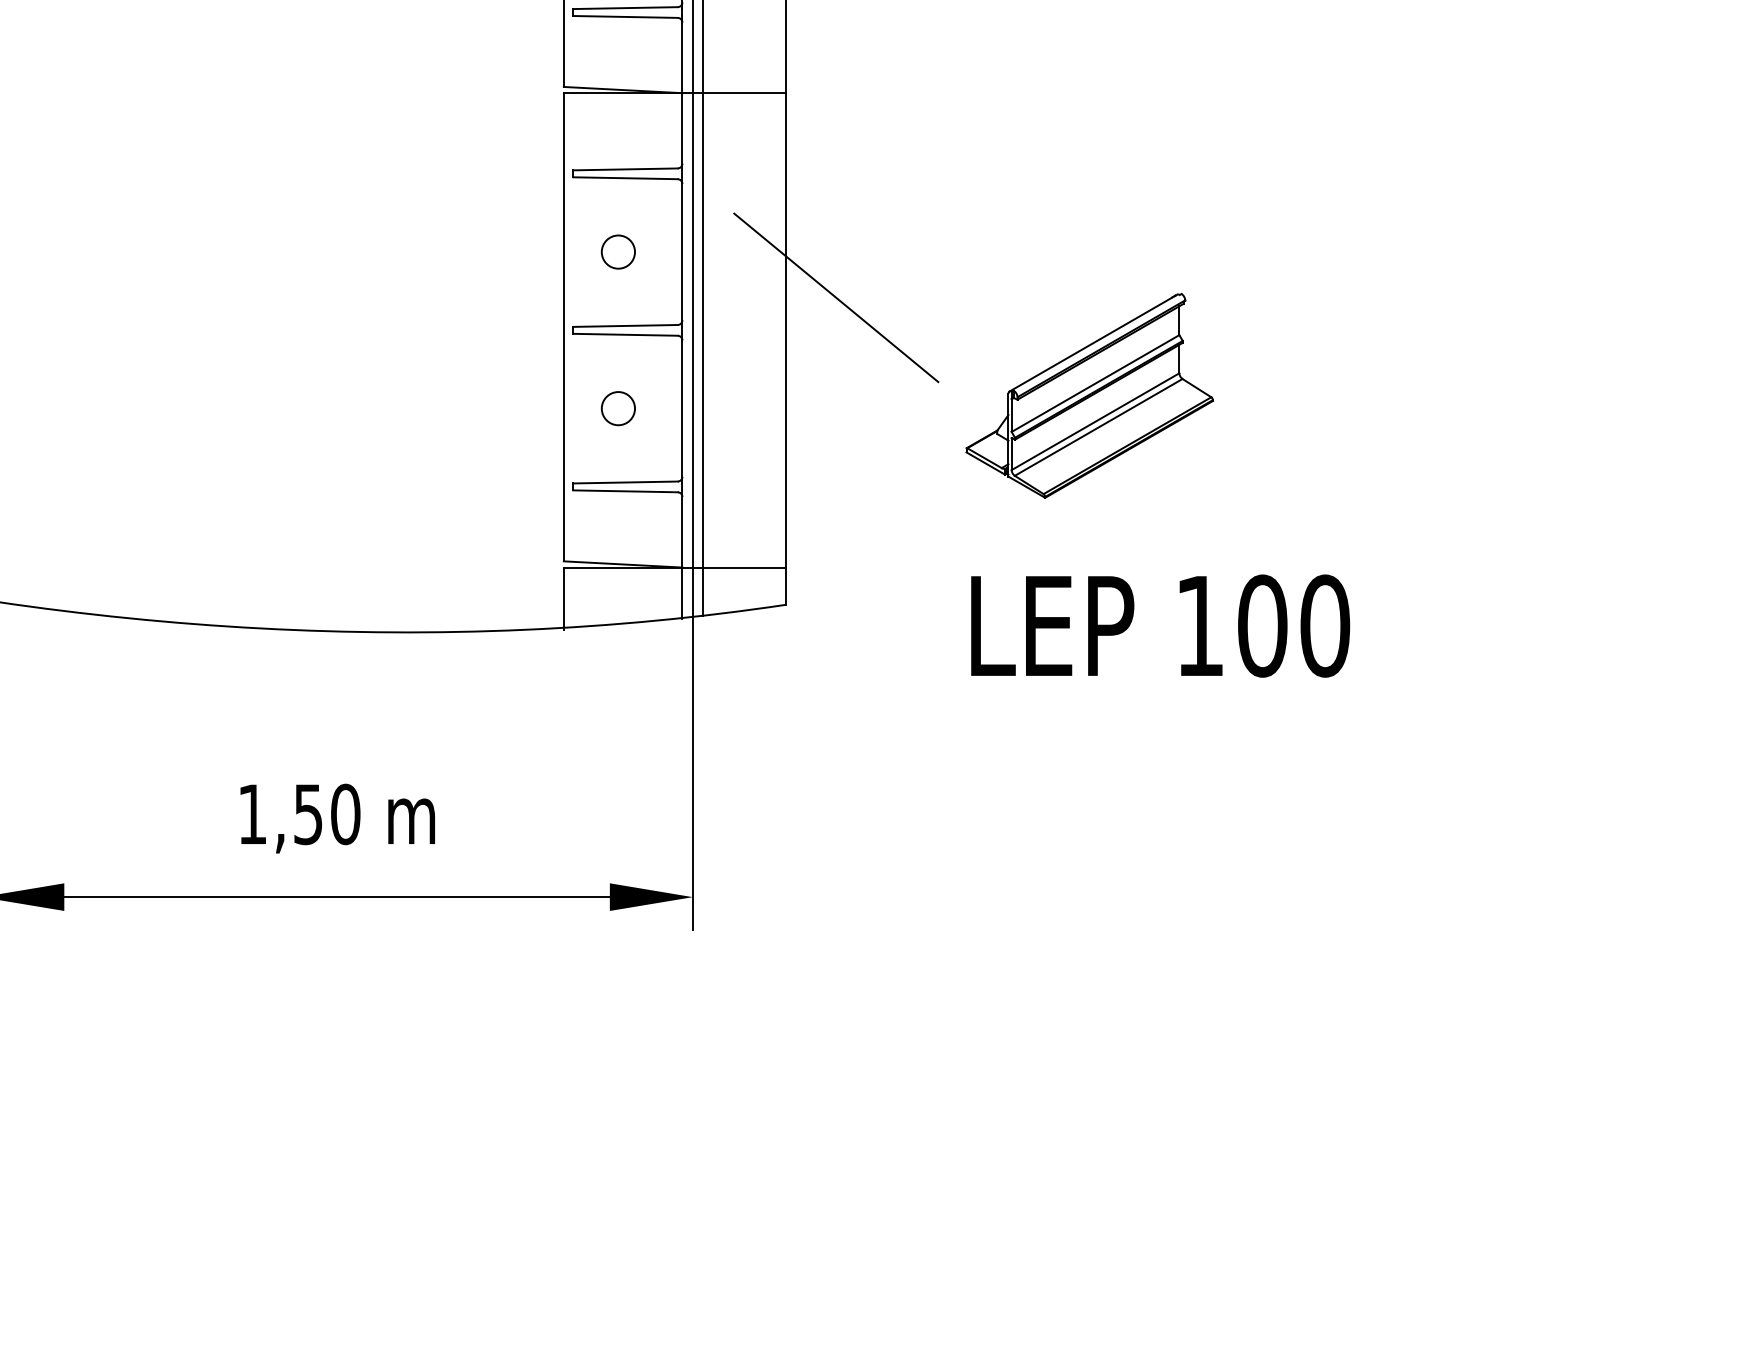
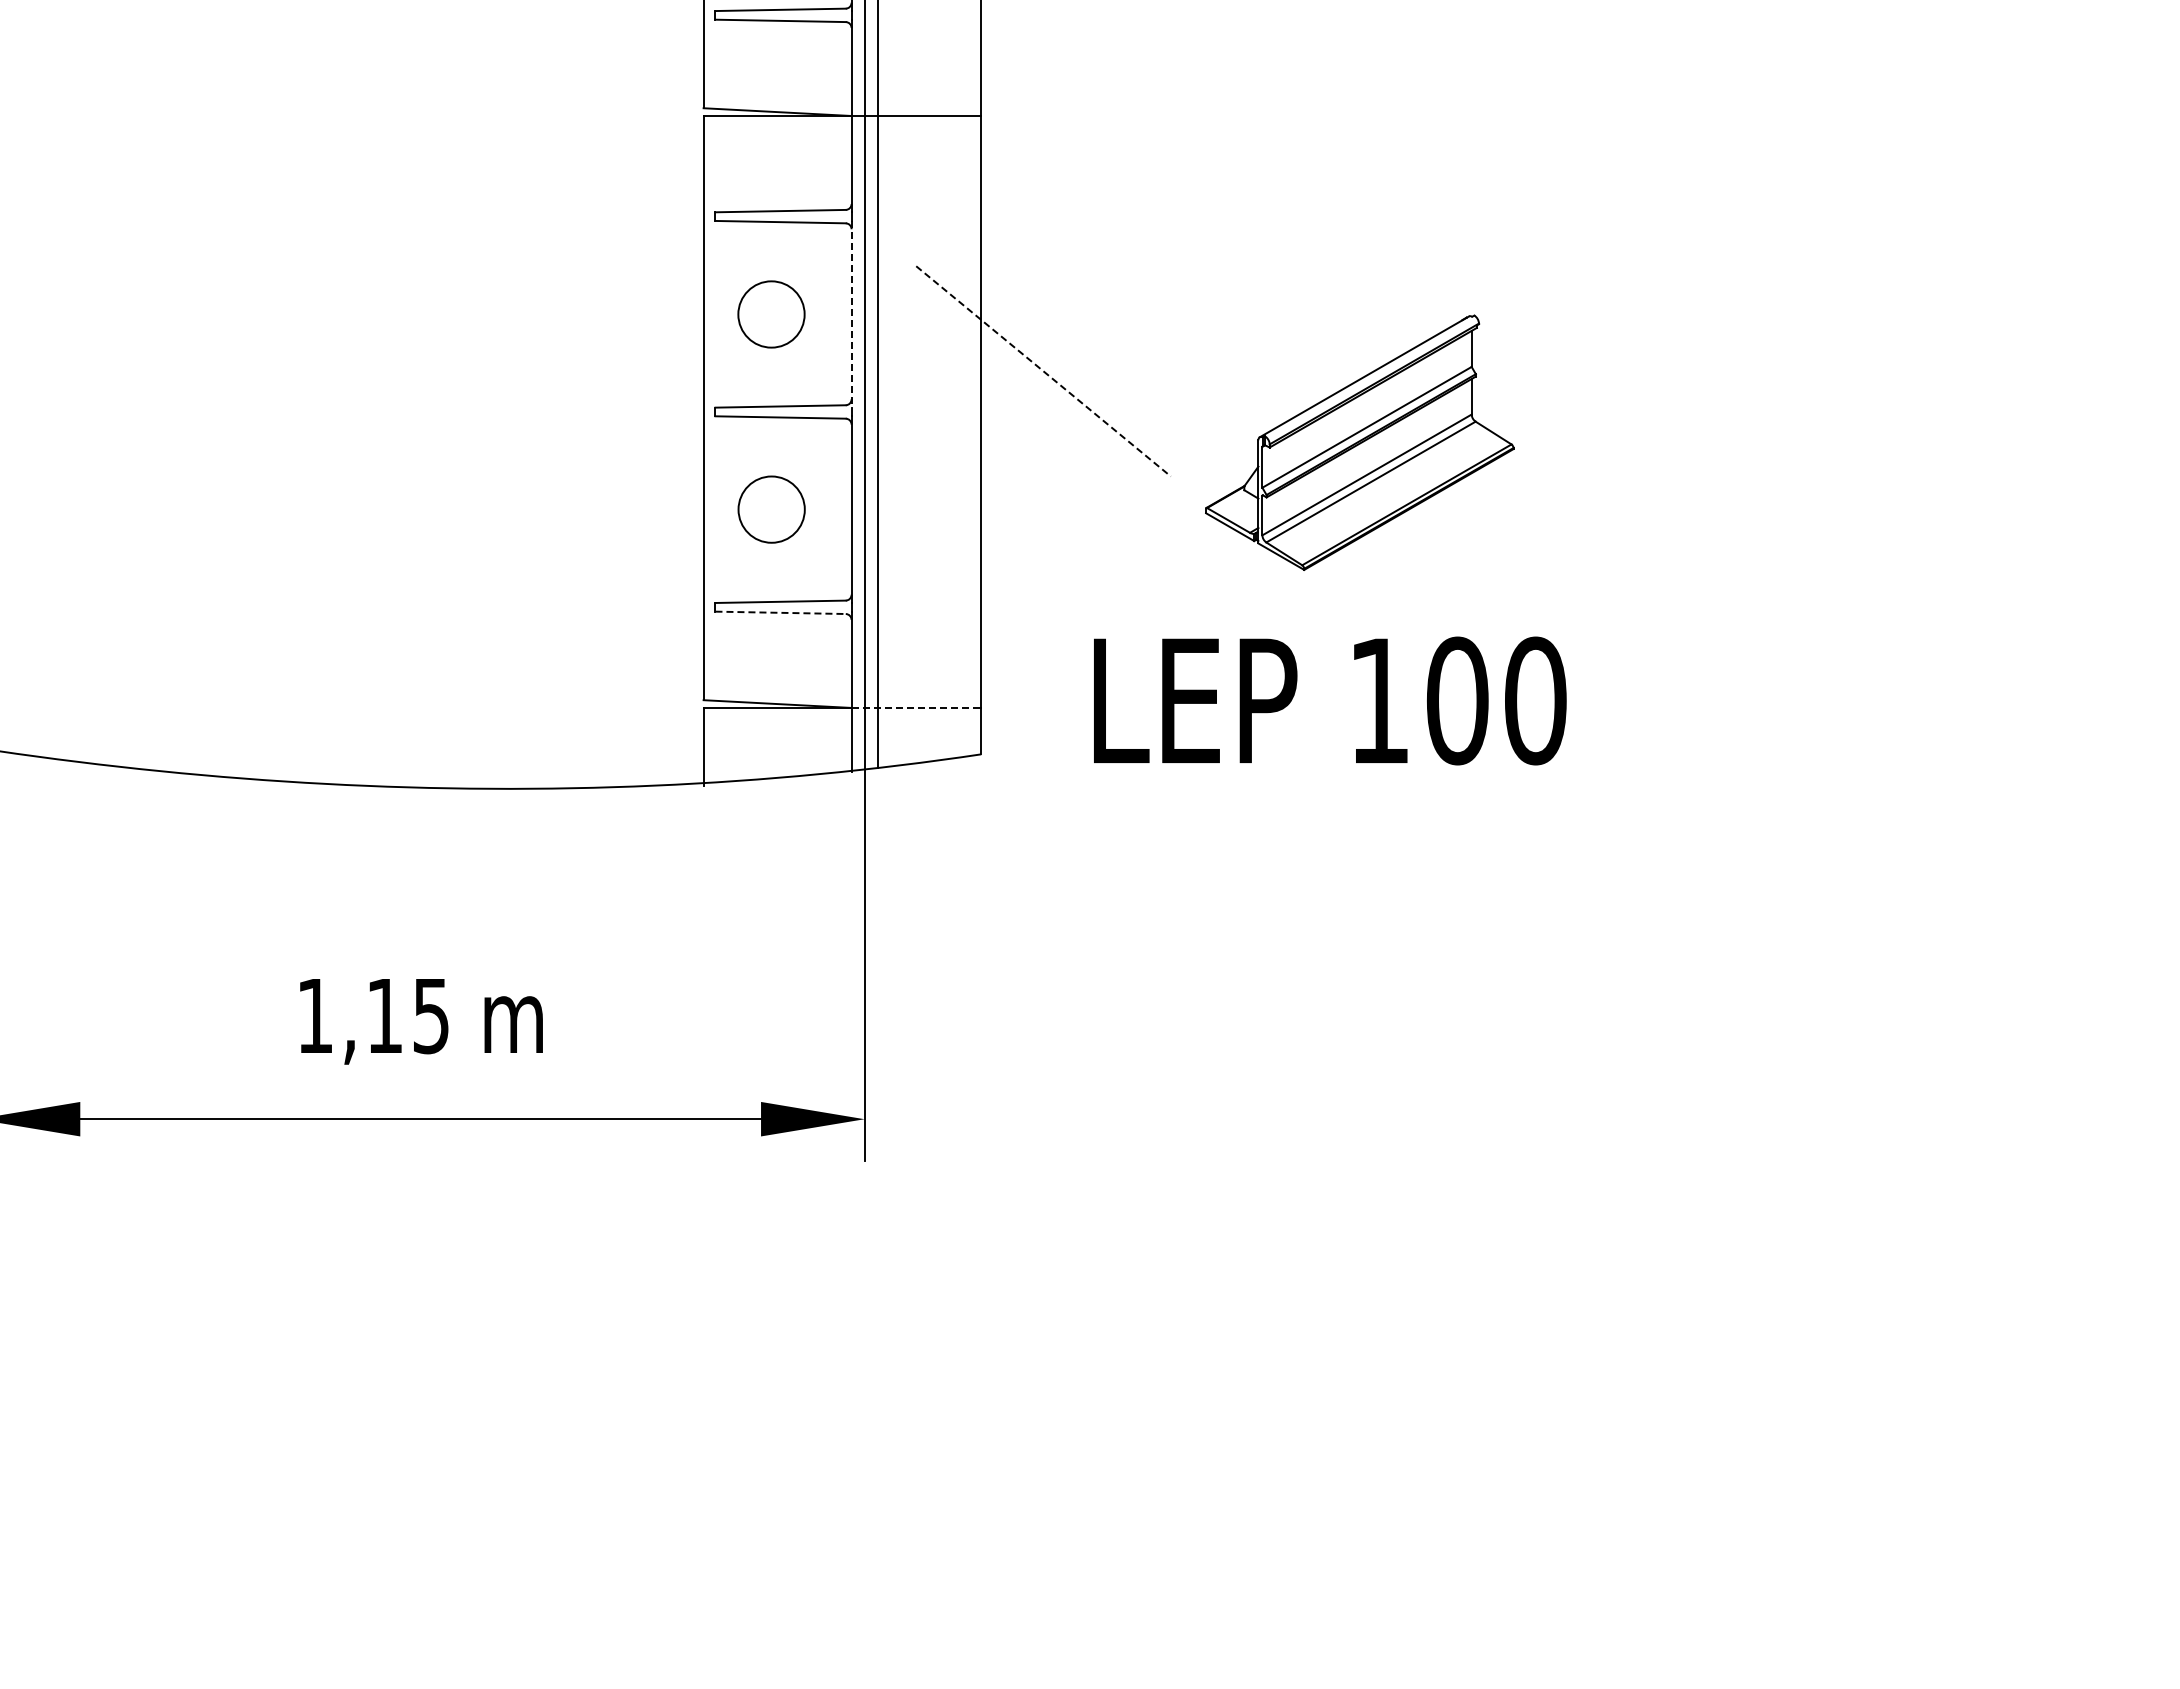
circle: (618, 251) -> (771, 313), size x1.6
line: (682, 252) -> (851, 314), solid -> dashed
line: (836, 297) -> (1043, 371), solid -> dashed
part: (1089, 395) -> (1359, 442), moved
circle: (618, 408) -> (771, 509), size x1.6
line: (626, 491) -> (781, 612), solid -> dashed
line: (734, 567) -> (916, 707), solid -> dashed
text: (1160, 625) -> (1330, 700), moved
text: (327, 814) -> (408, 1015), 1,50 -> 1,15

